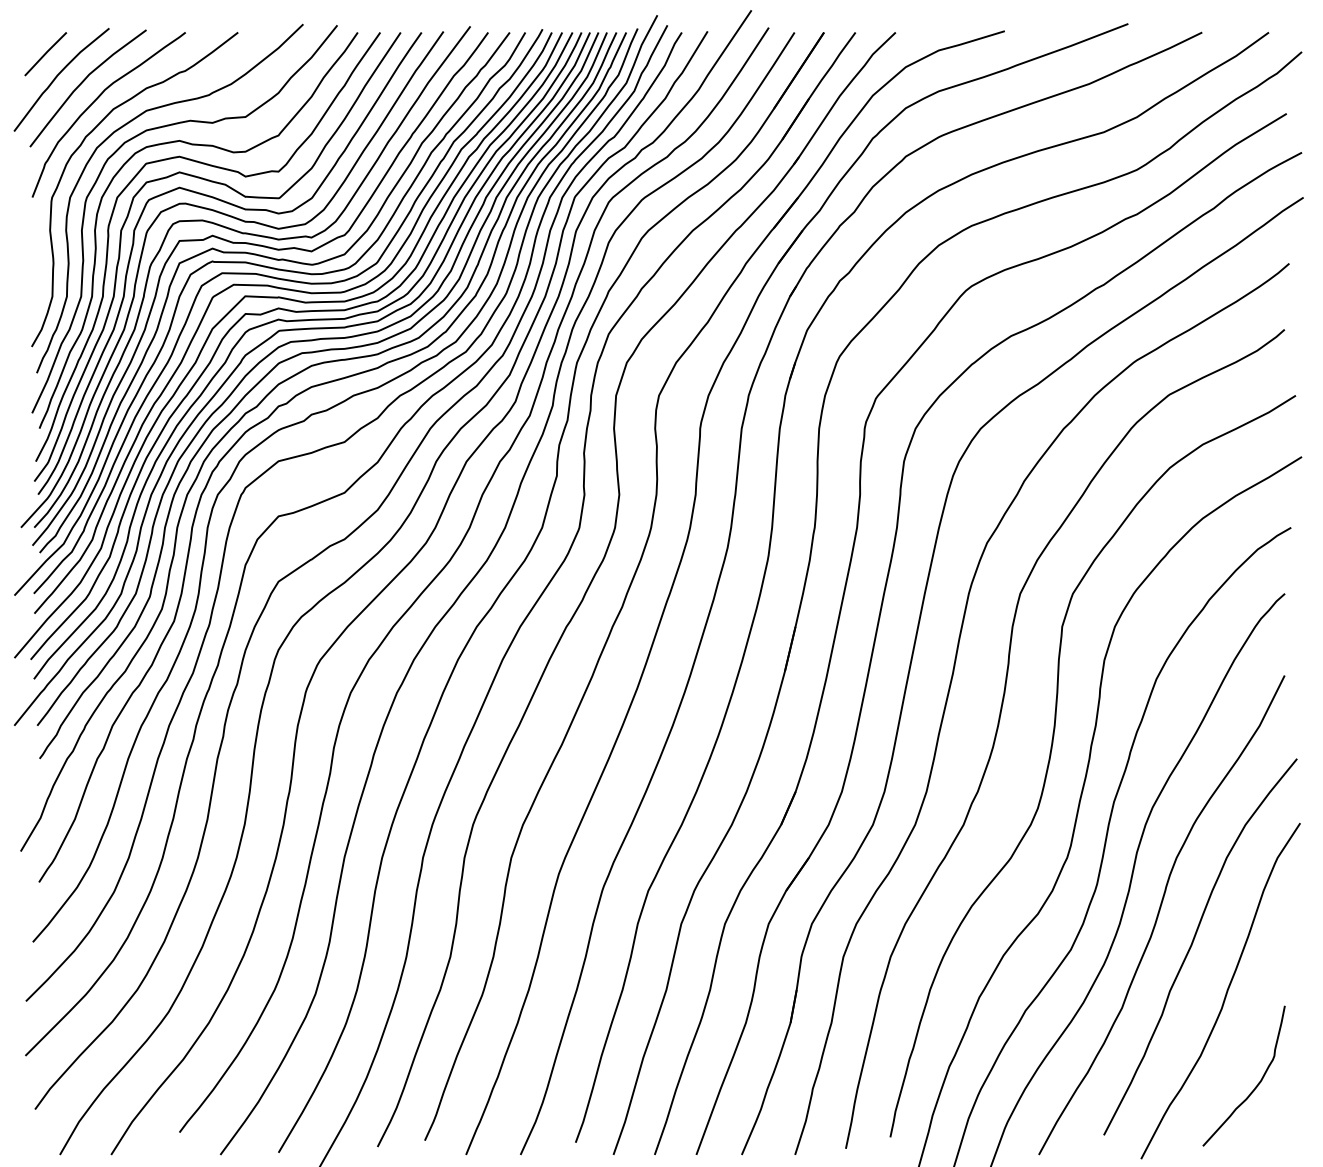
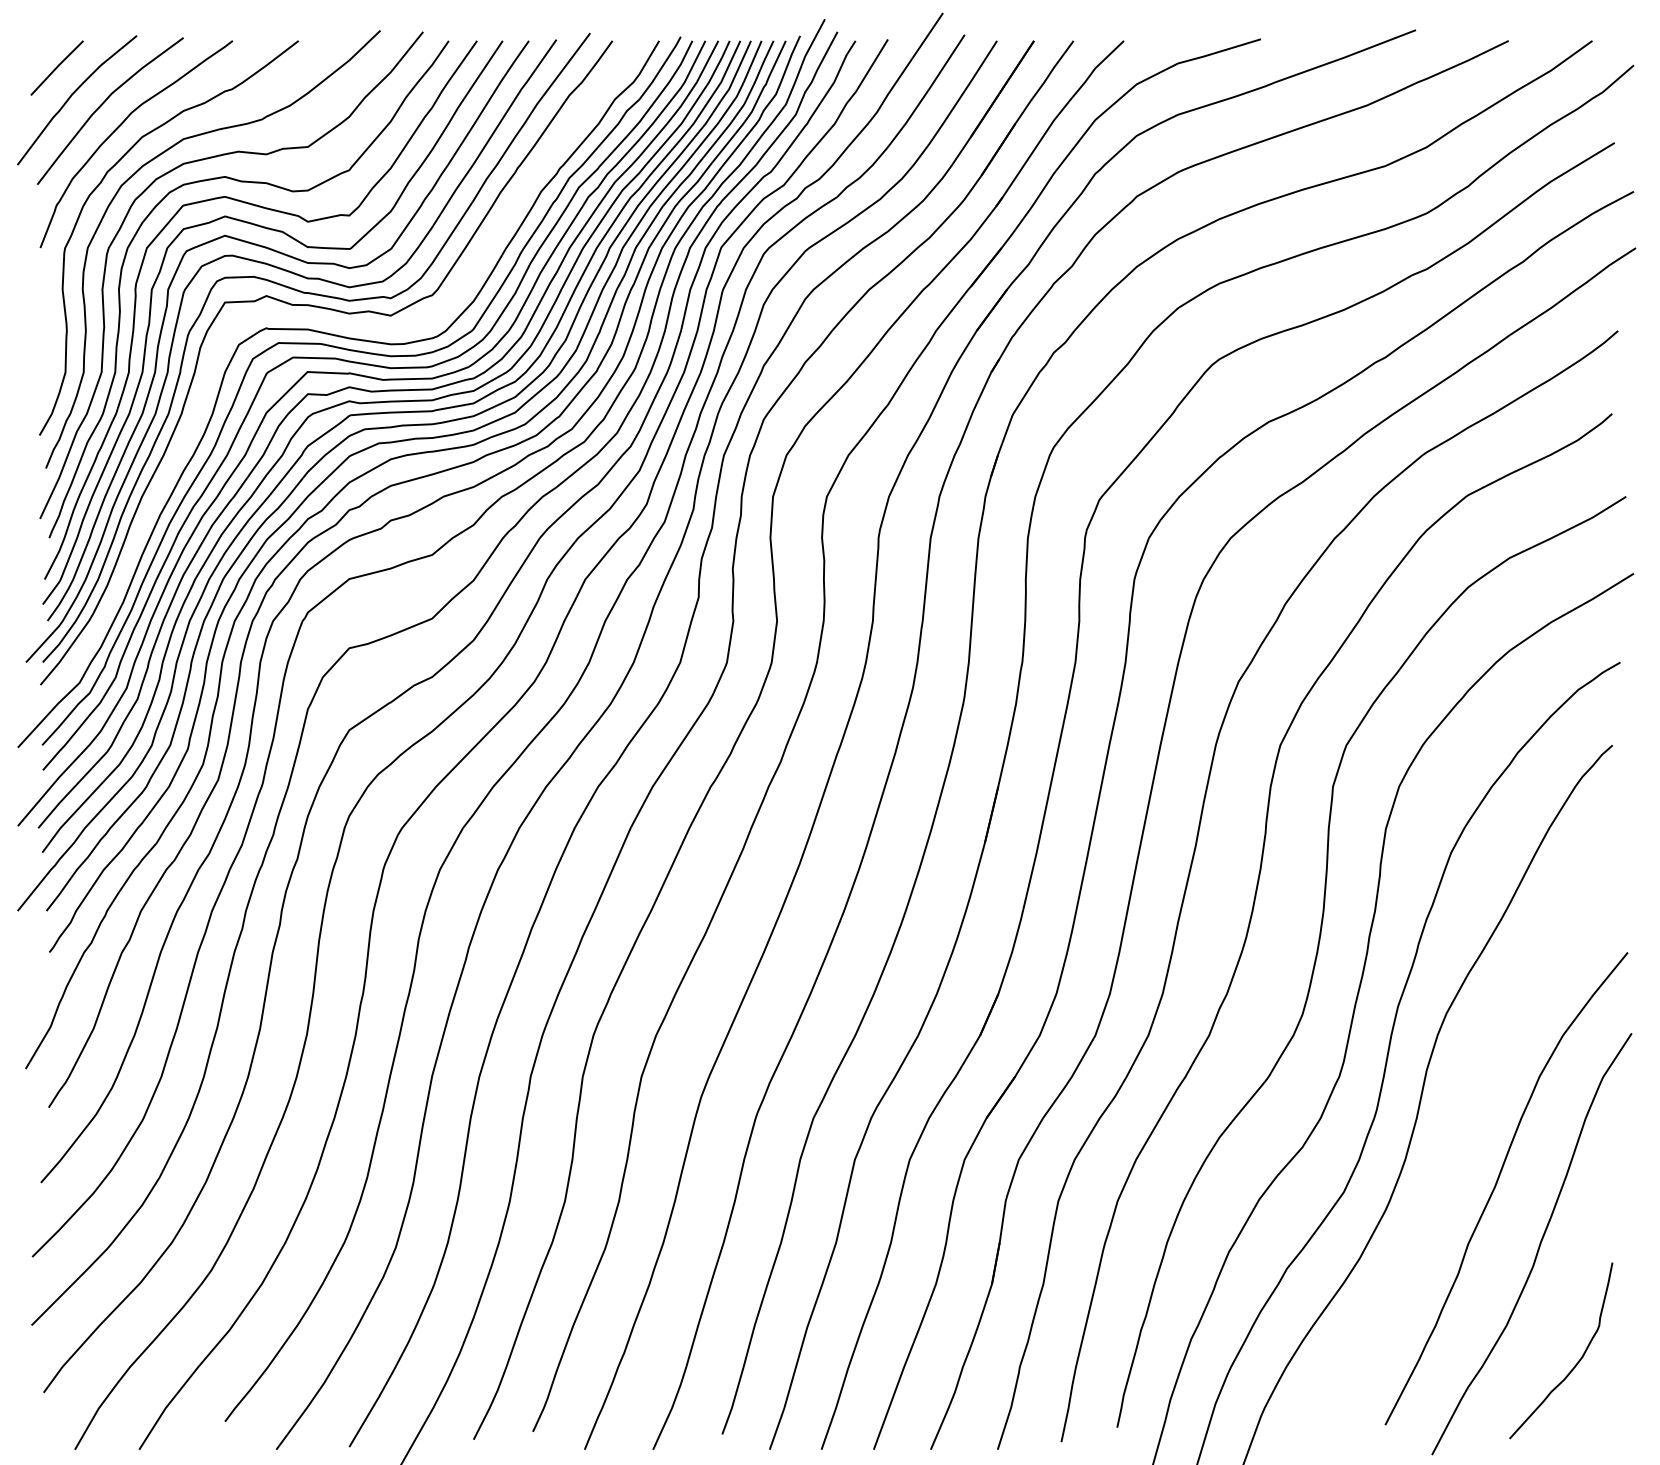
curve: (277, 260) -> (348, 327), removed
curve: (1159, 914) -> (1454, 1148), removed

